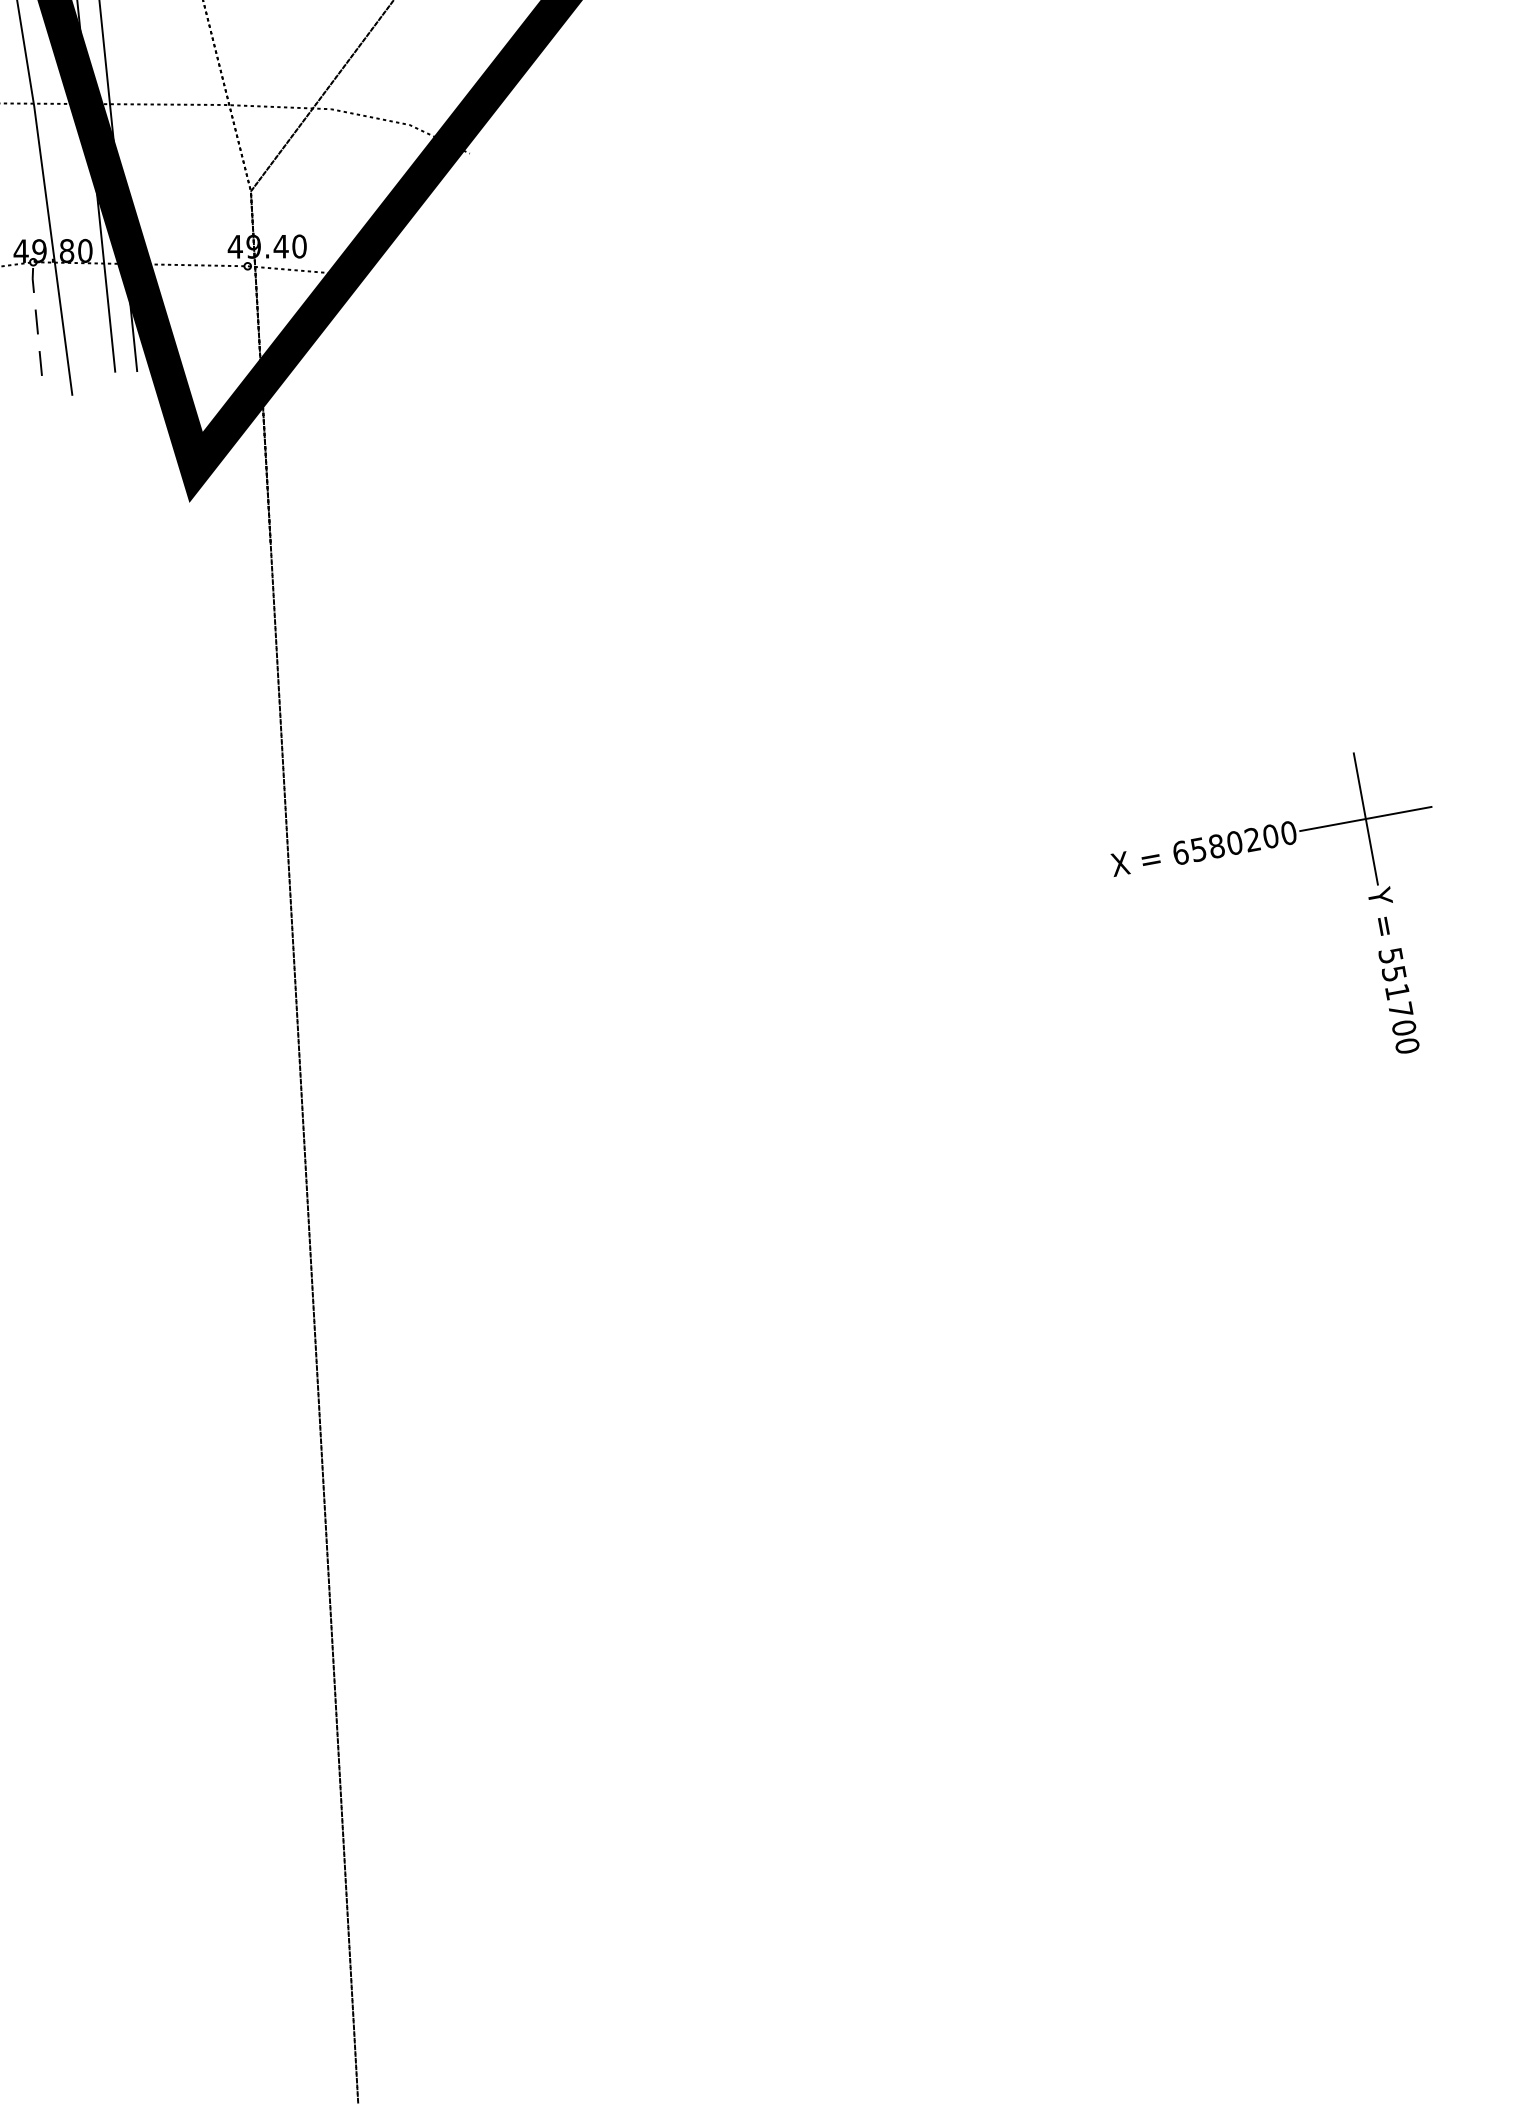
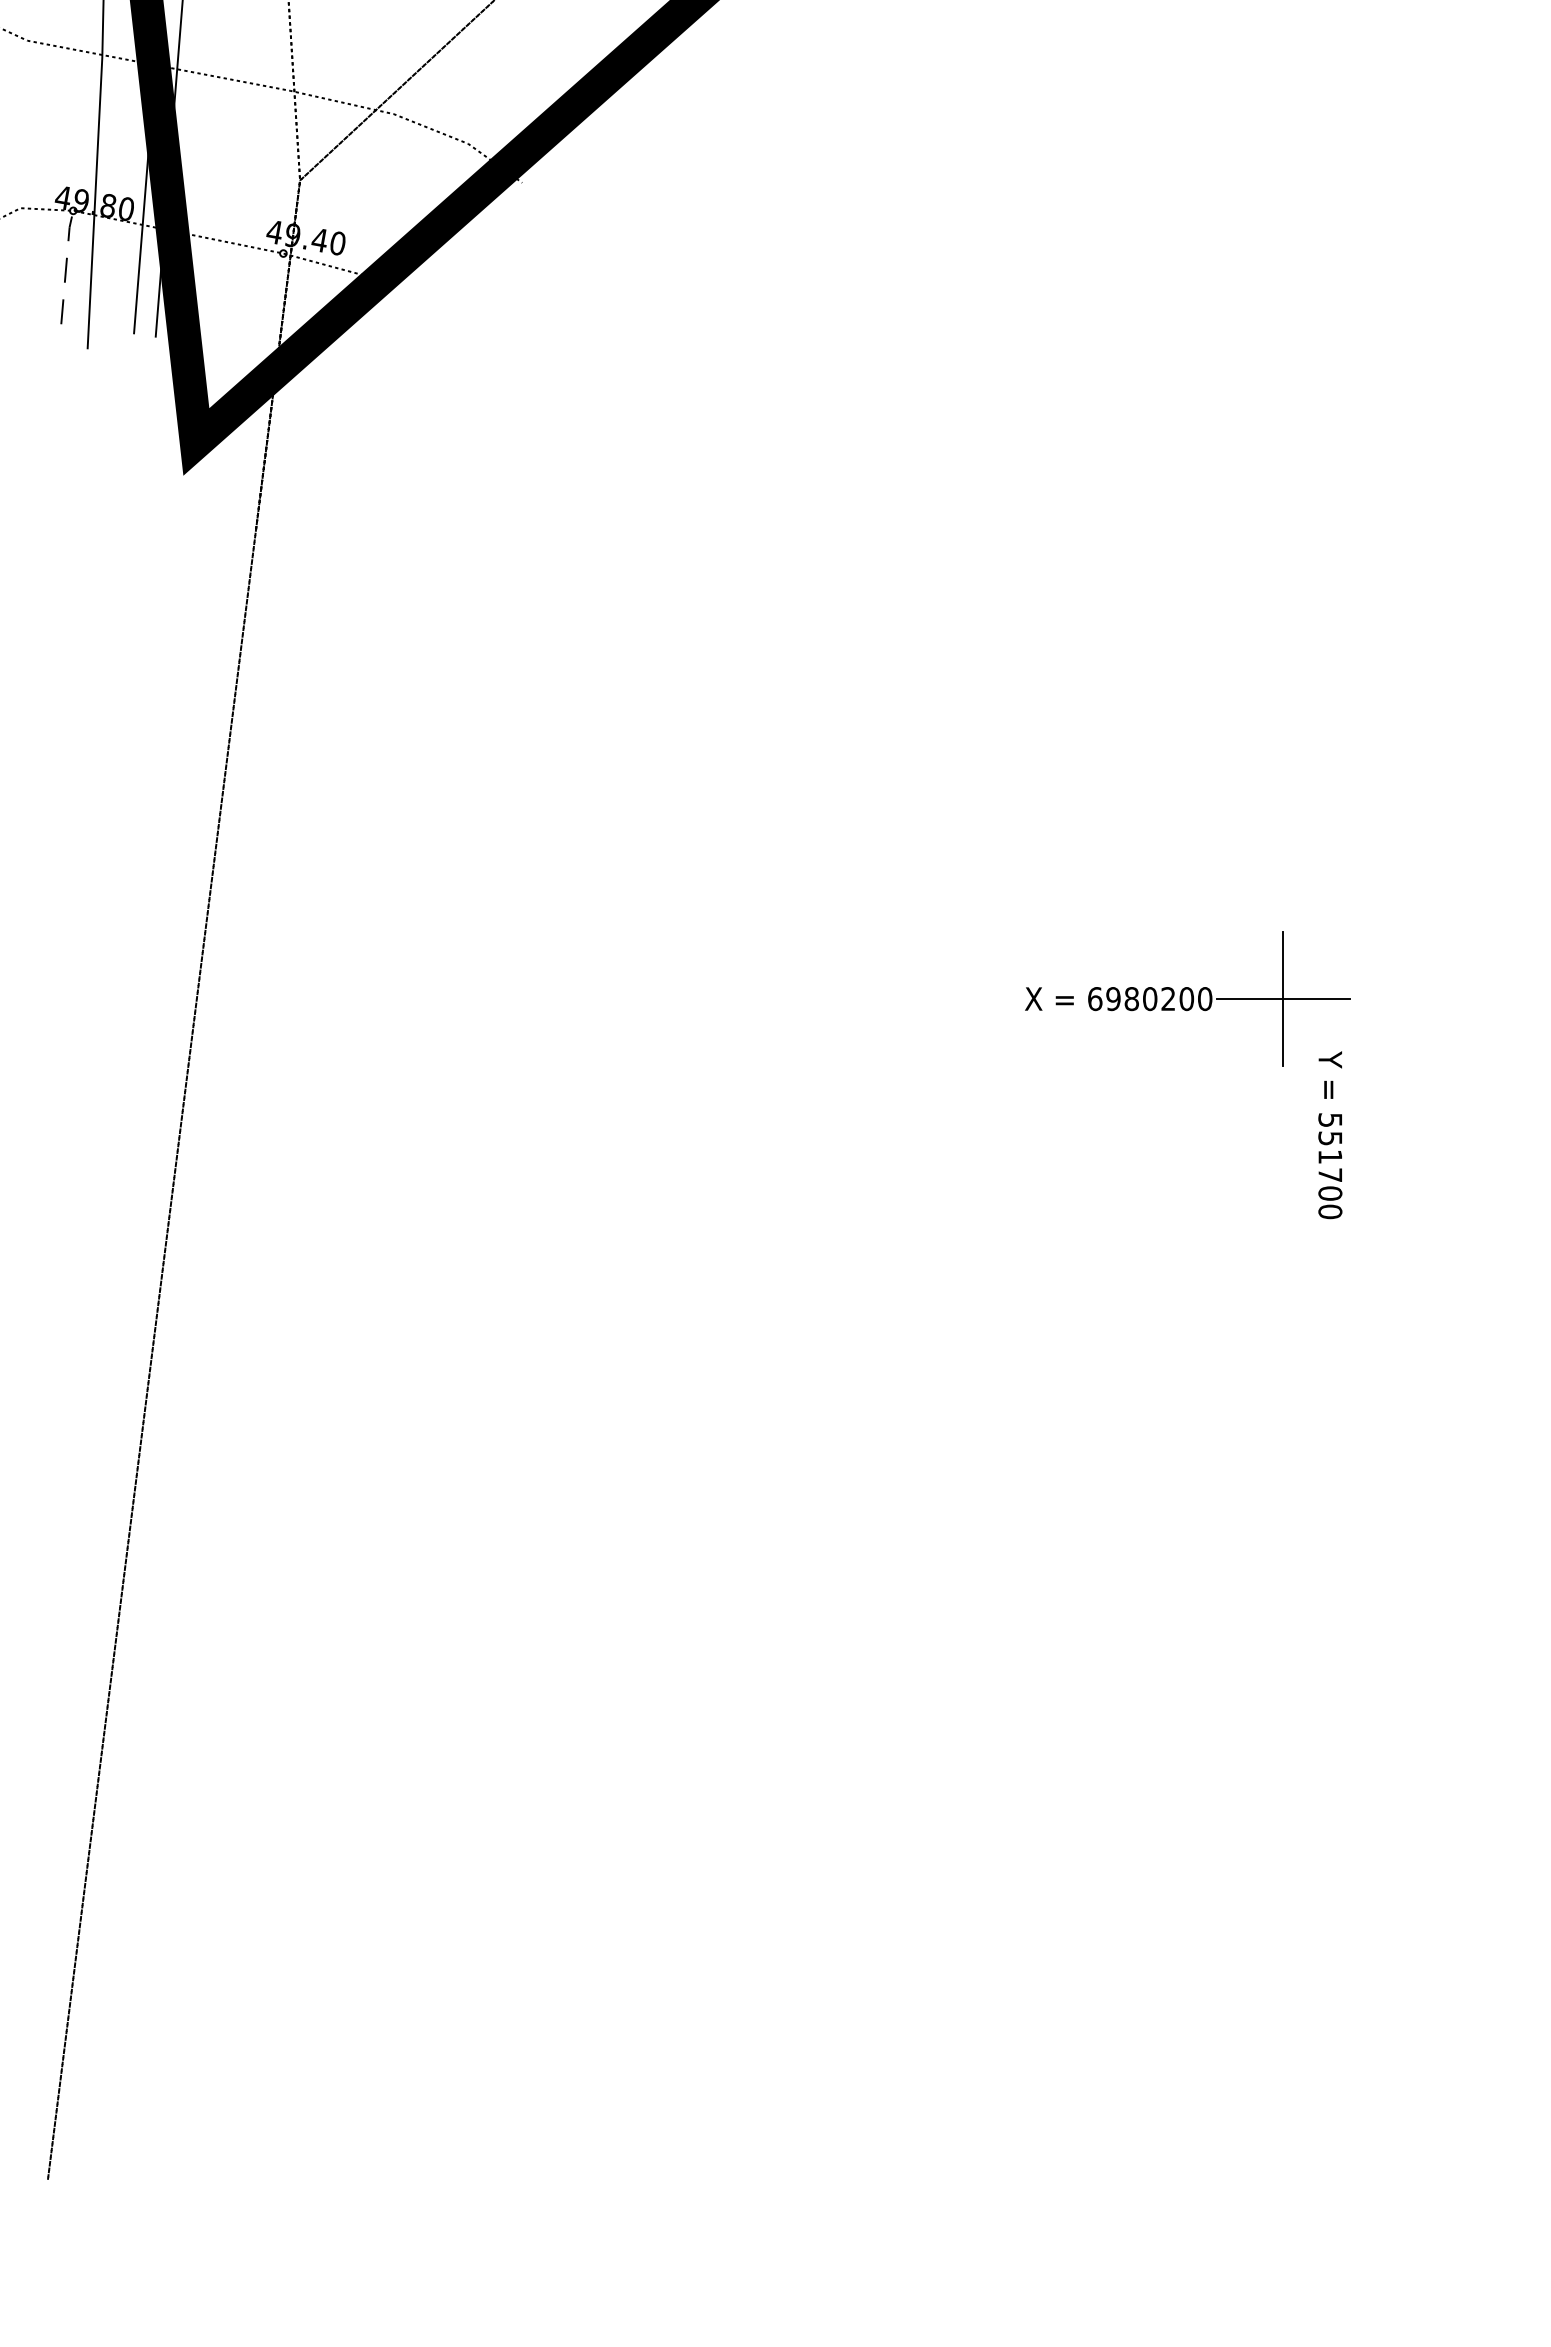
text: (1198, 849) -> (1113, 998), 6580200 -> 6980200
text: (1393, 970) -> (1330, 1135), moved

